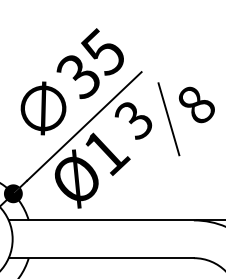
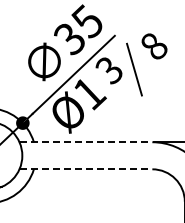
text: (196, 105) -> (154, 46), moved
line: (102, 220) -> (86, 142), solid -> dashed
line: (102, 258) -> (86, 169), solid -> dashed

